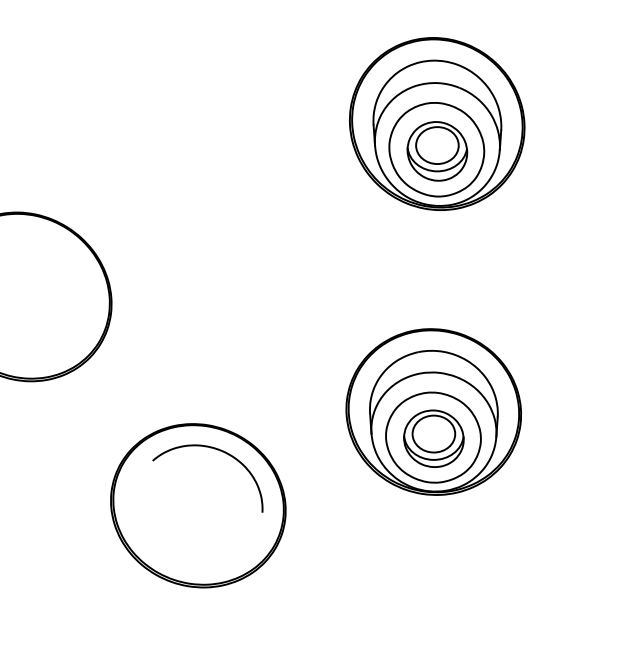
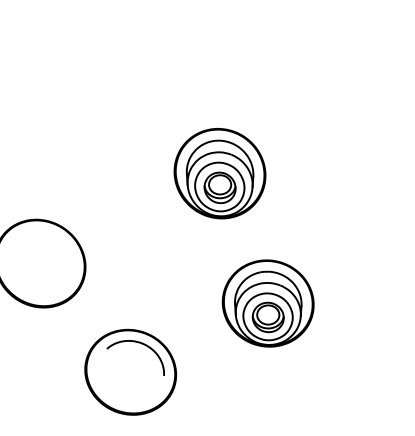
part: (436, 123) -> (219, 173), moved
part: (432, 411) -> (267, 303), moved

